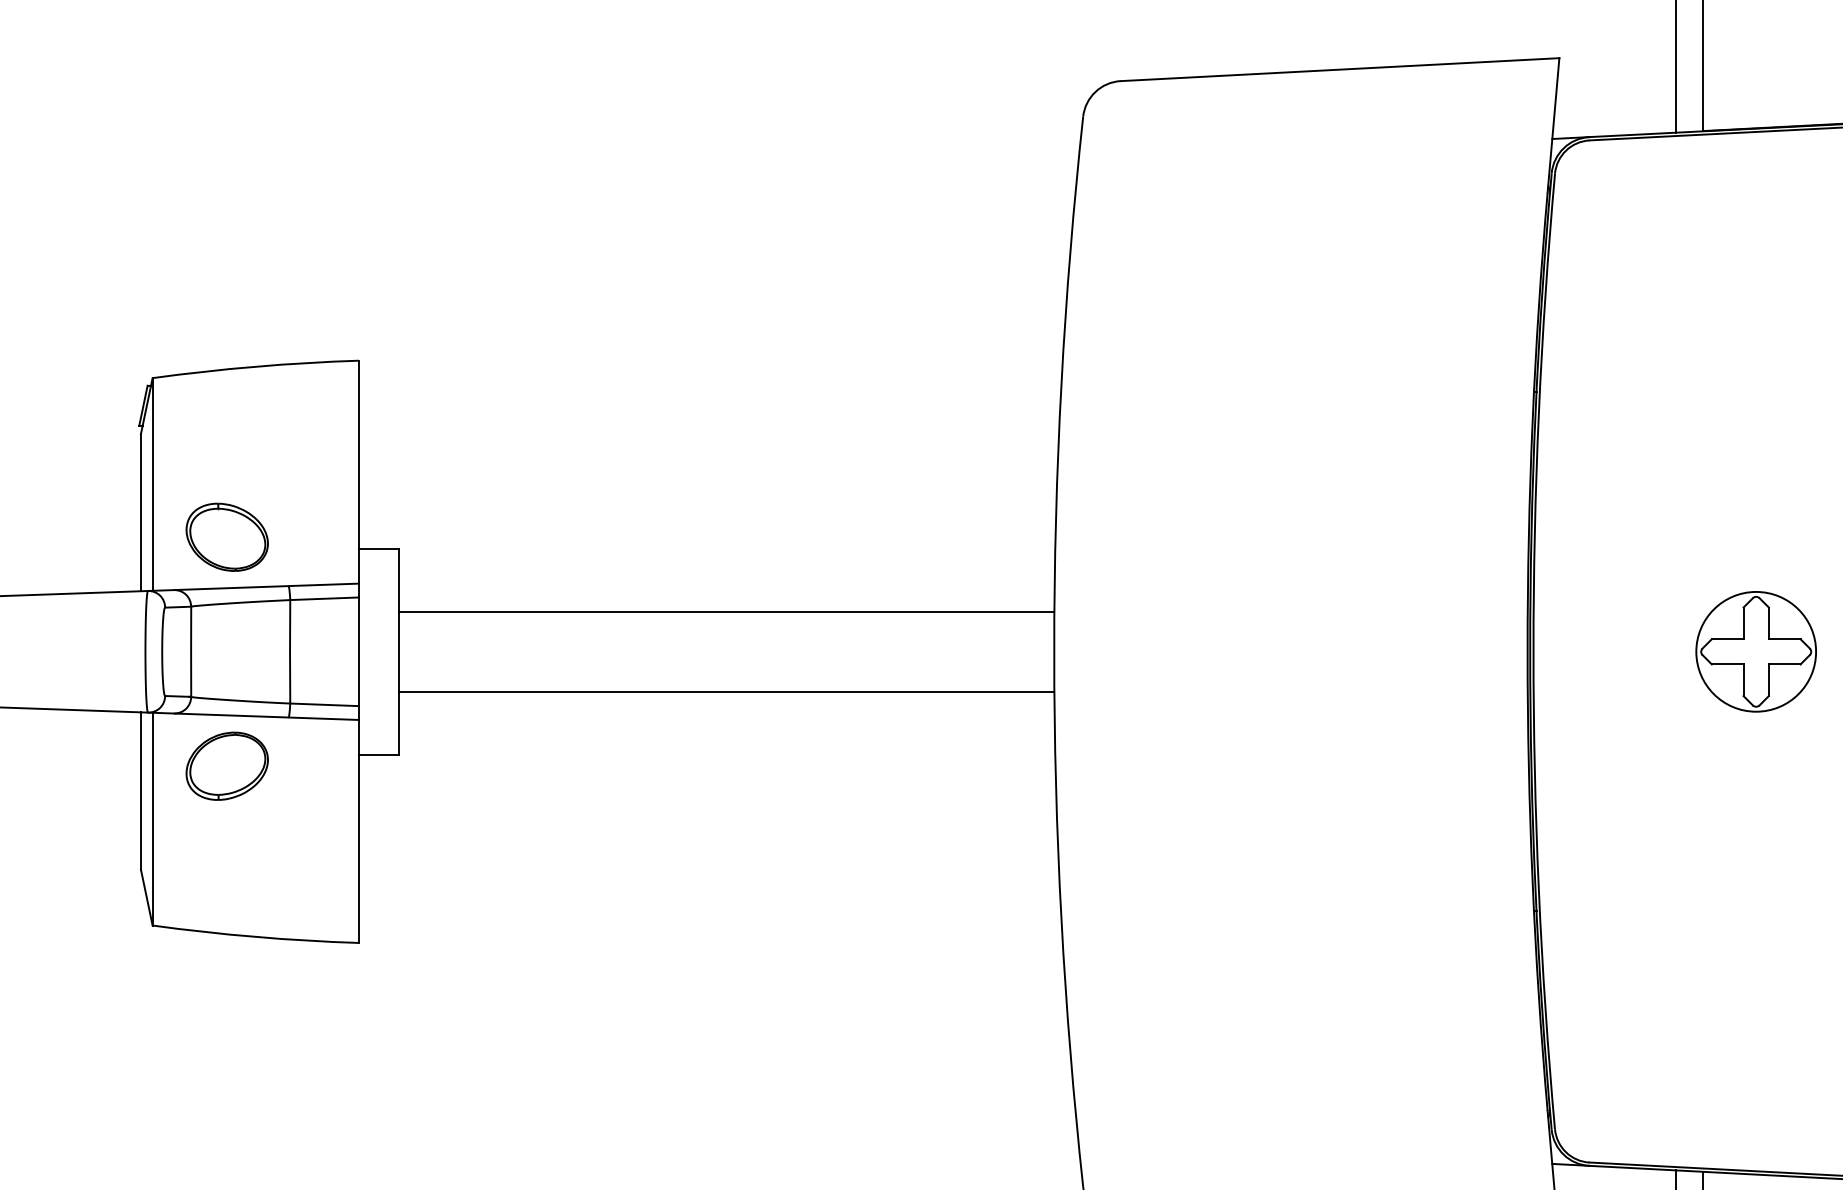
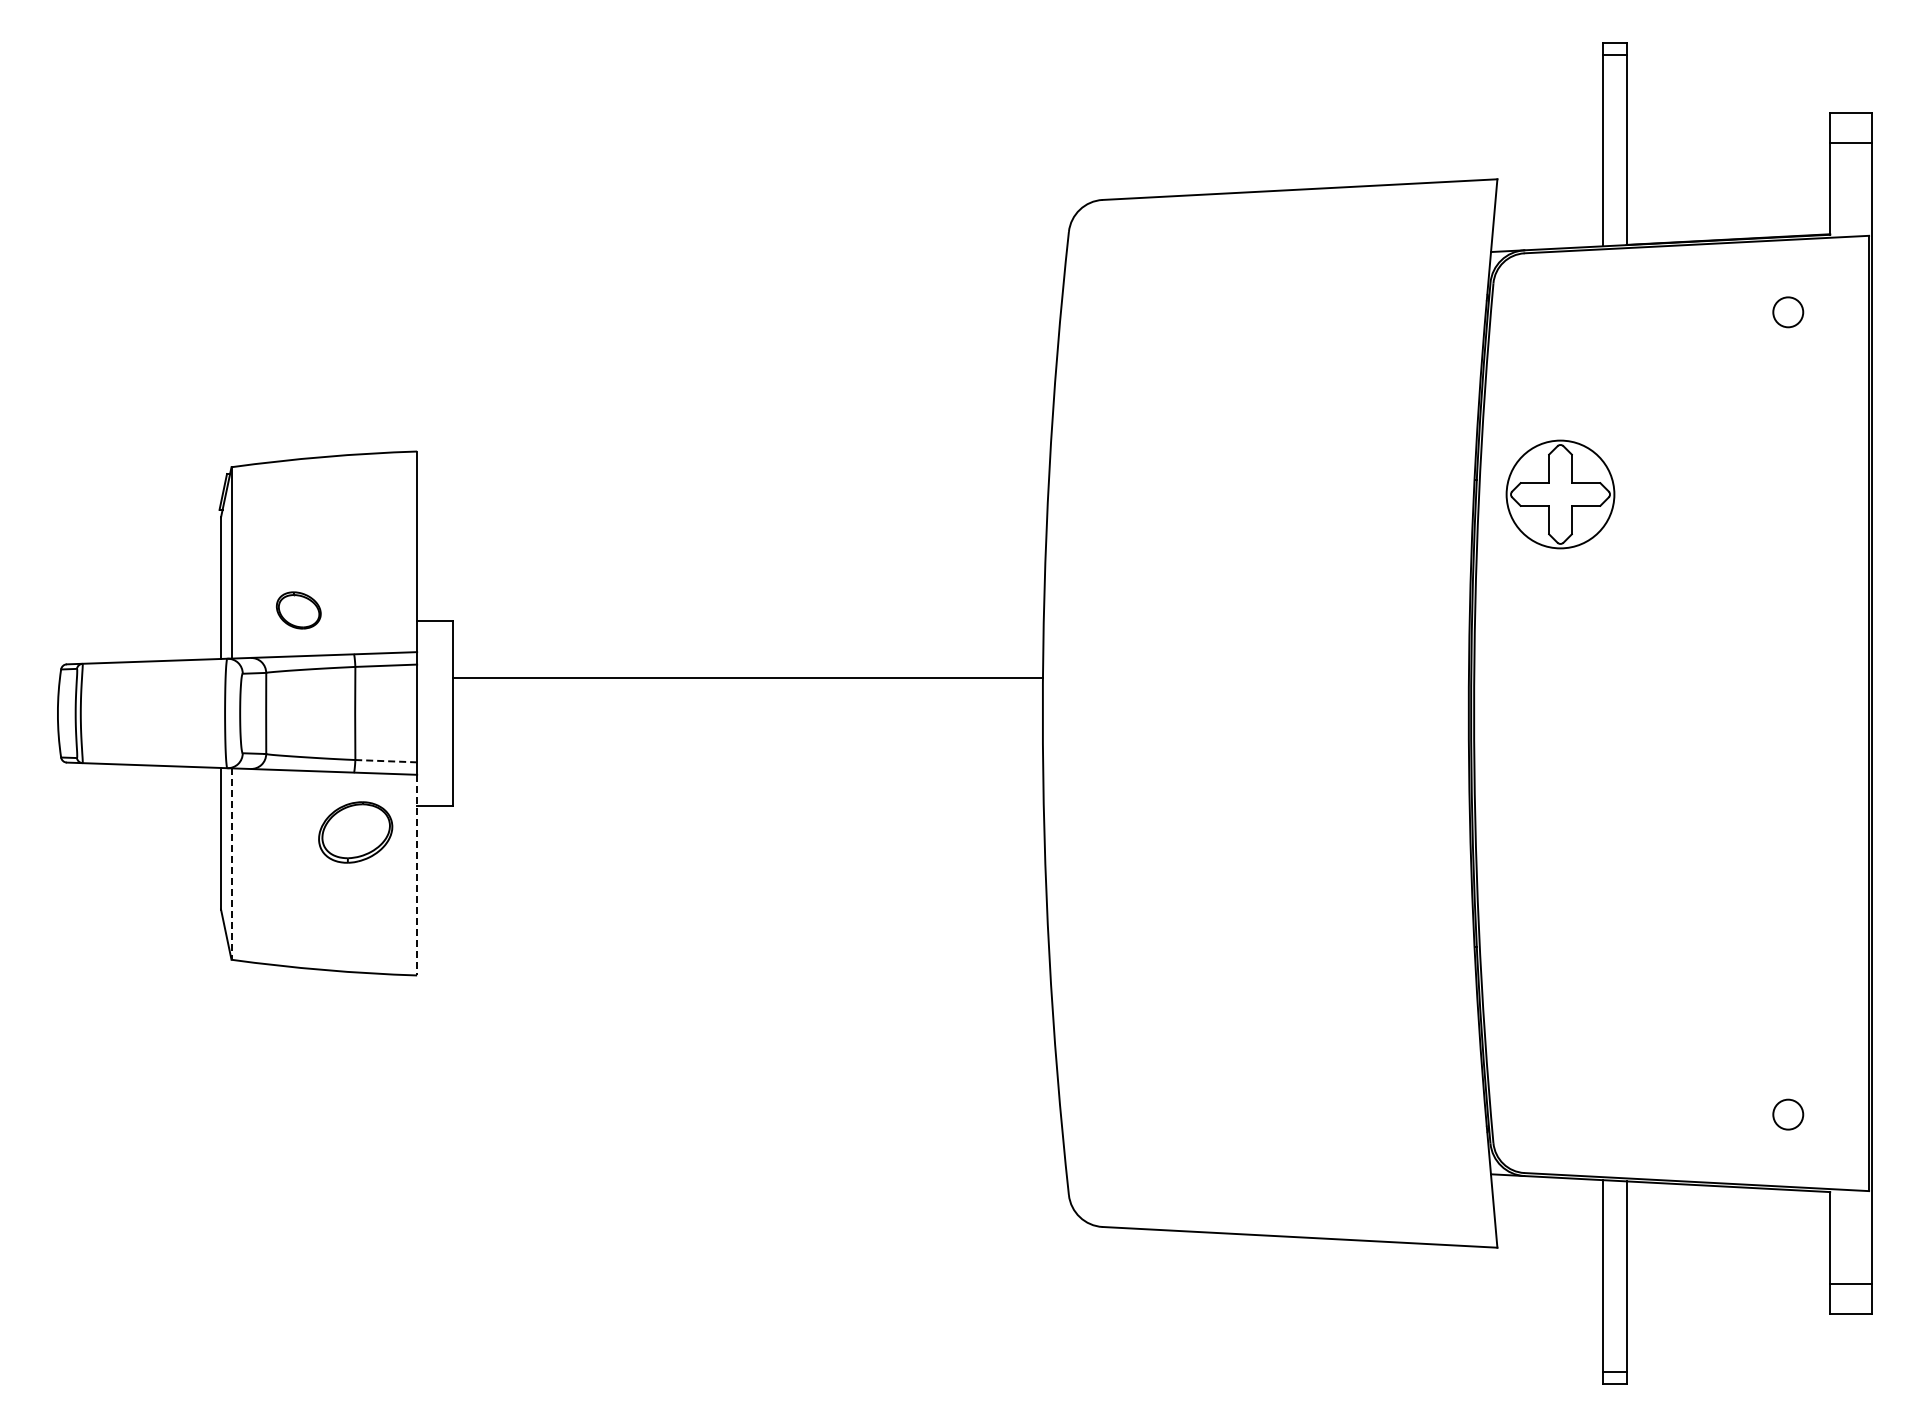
part: (227, 537) -> (298, 610), size x0.6
part: (1756, 651) -> (1560, 494), moved
line: (727, 691) -> (748, 749), removed
line: (324, 705) -> (386, 761), solid -> dashed
part: (227, 766) -> (355, 832), moved
line: (152, 819) -> (231, 864), solid -> dashed
line: (359, 831) -> (417, 875), solid -> dashed

